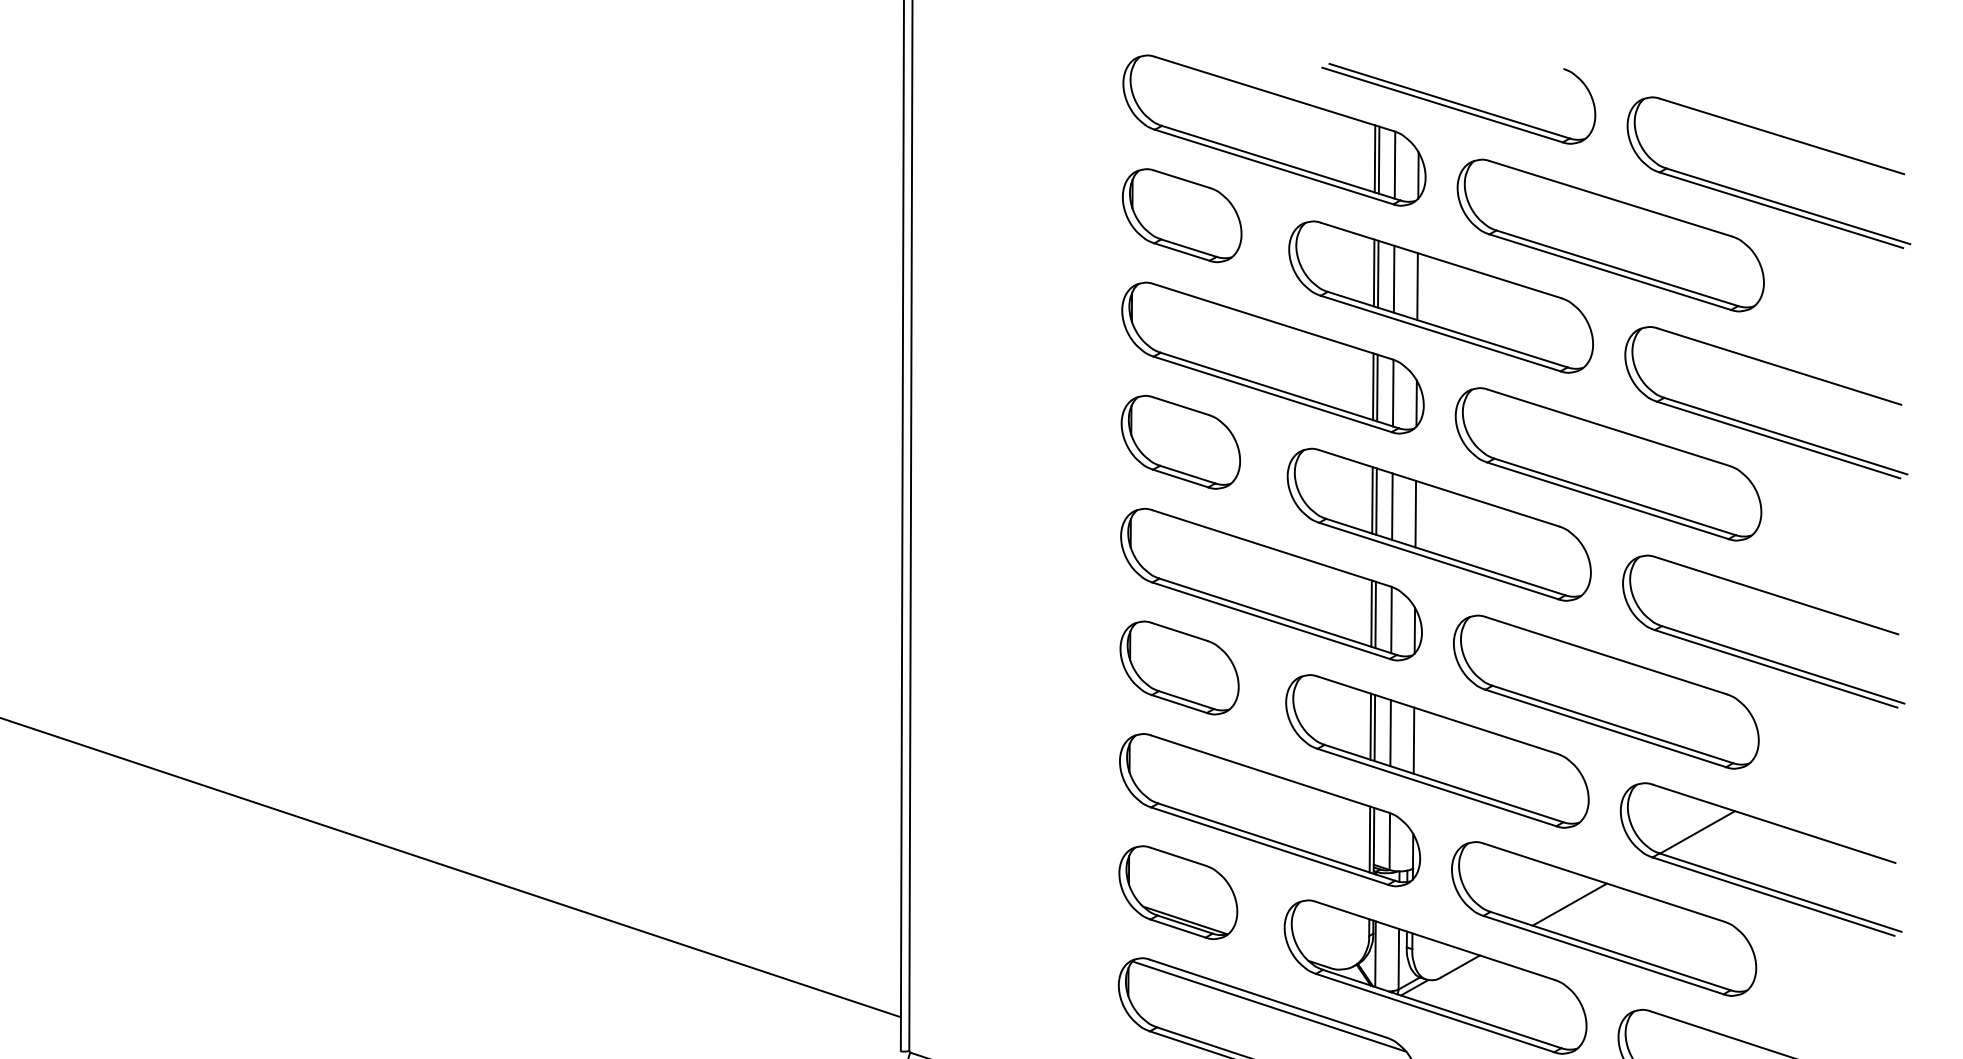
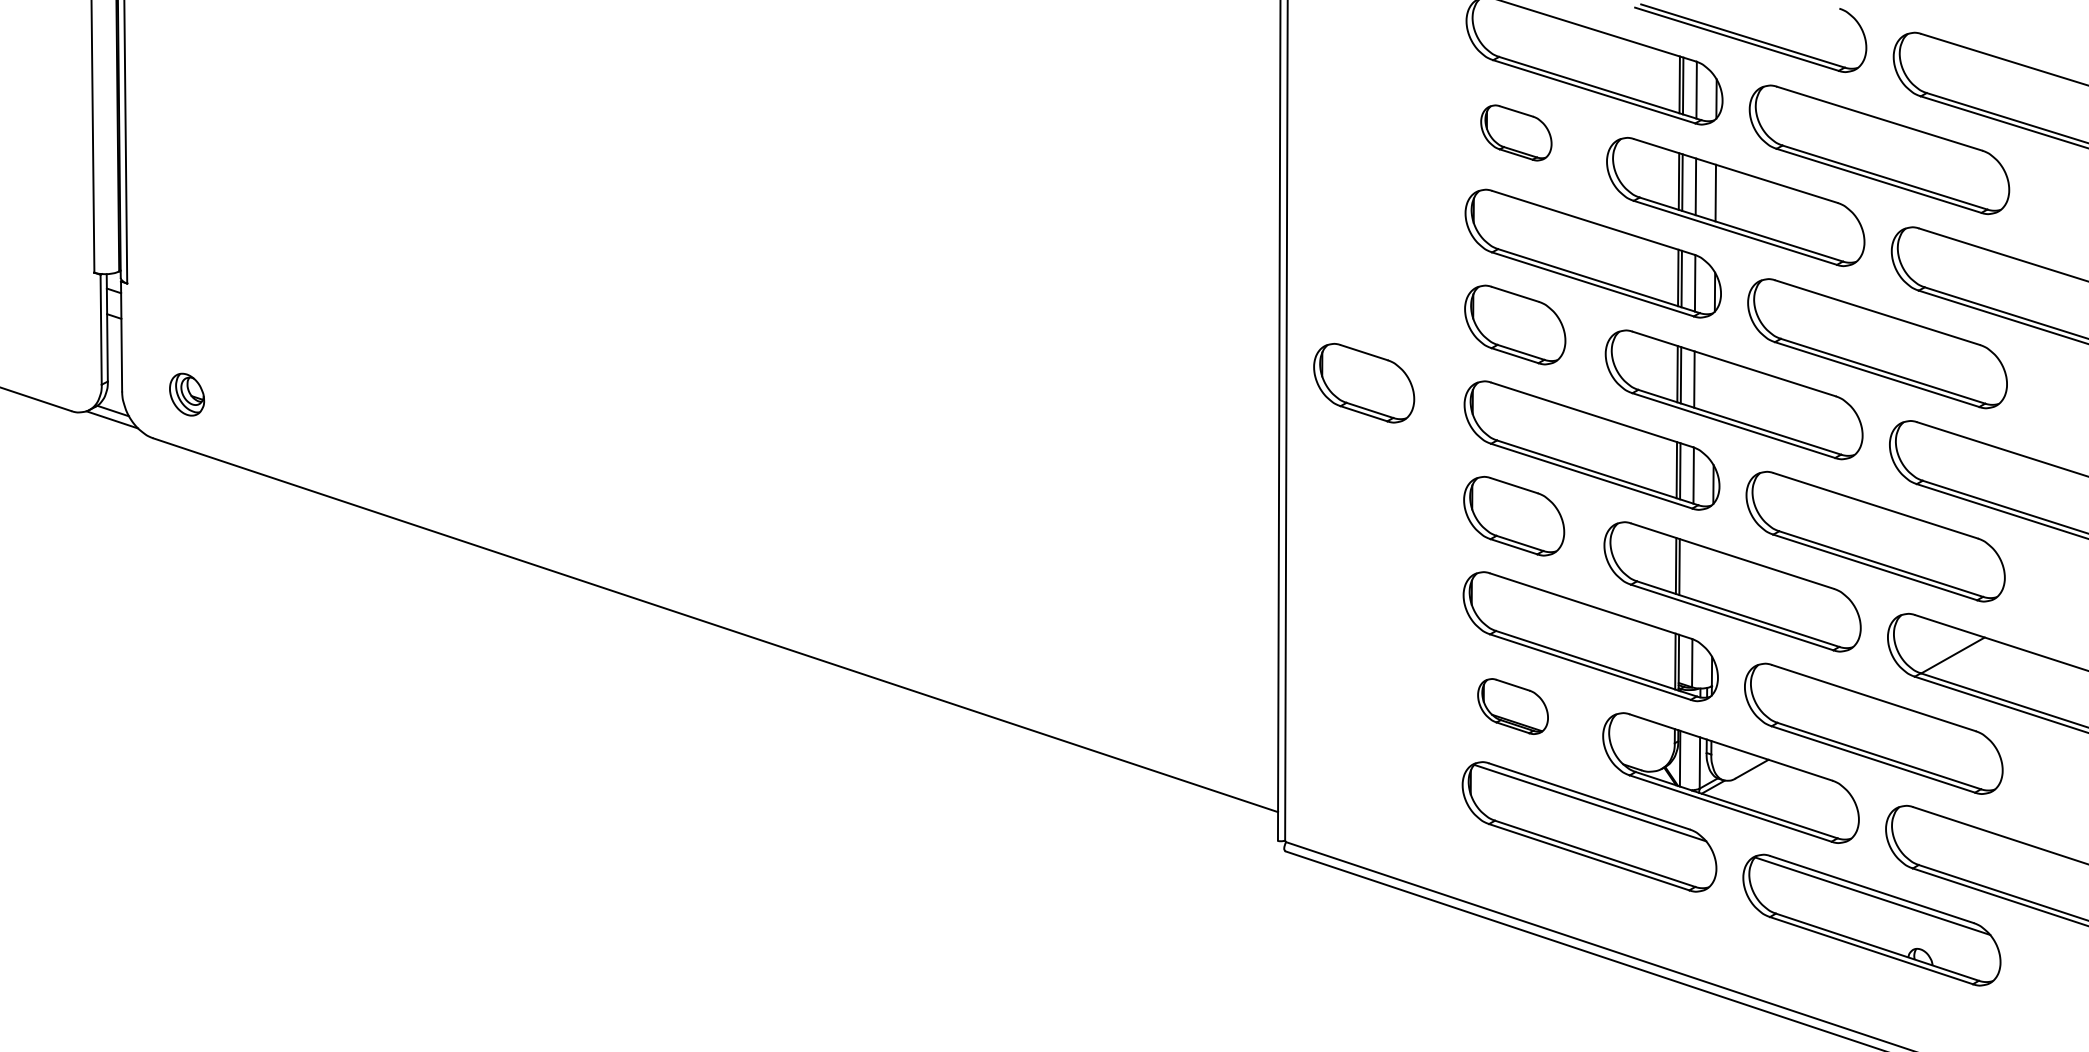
part: (1182, 215) -> (1516, 132), size x0.7
part: (1002, 510) -> (1364, 382), added
line: (1416, 513) -> (1714, 385), removed
line: (1390, 733) -> (1692, 571), removed
line: (1413, 740) -> (1712, 577), removed
part: (1177, 892) -> (1512, 706), size x0.7
line: (1569, 904) -> (1844, 716), removed

